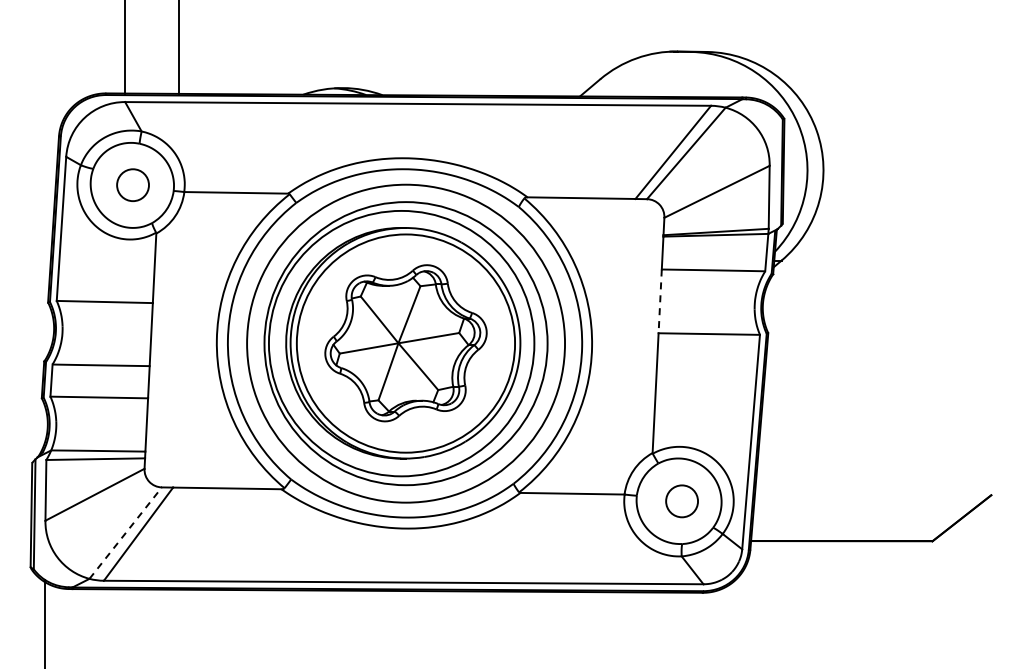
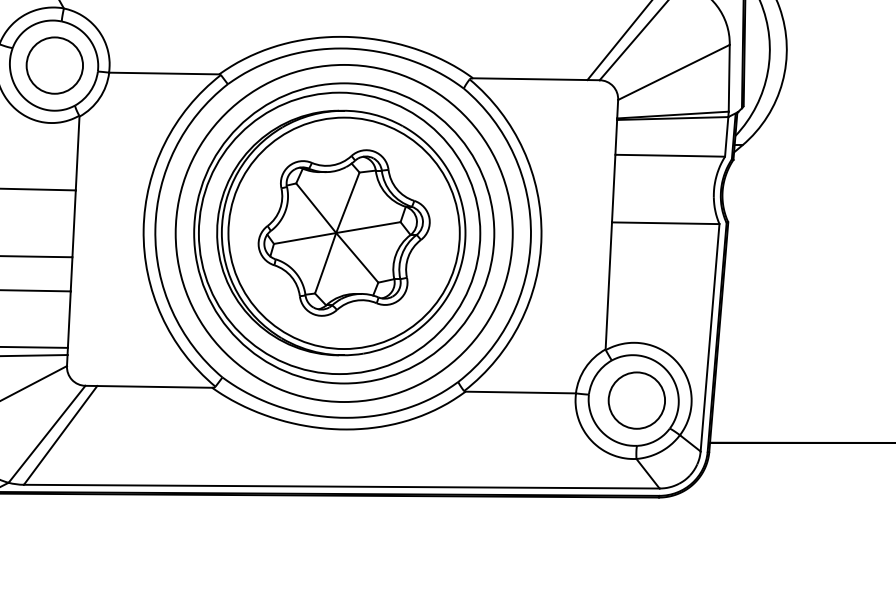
circle: (132, 184) -> (54, 64), size x1.67
line: (660, 301) -> (614, 188), dashed -> solid
circle: (681, 500) -> (636, 399), size x1.67
line: (126, 532) -> (47, 433), dashed -> solid

